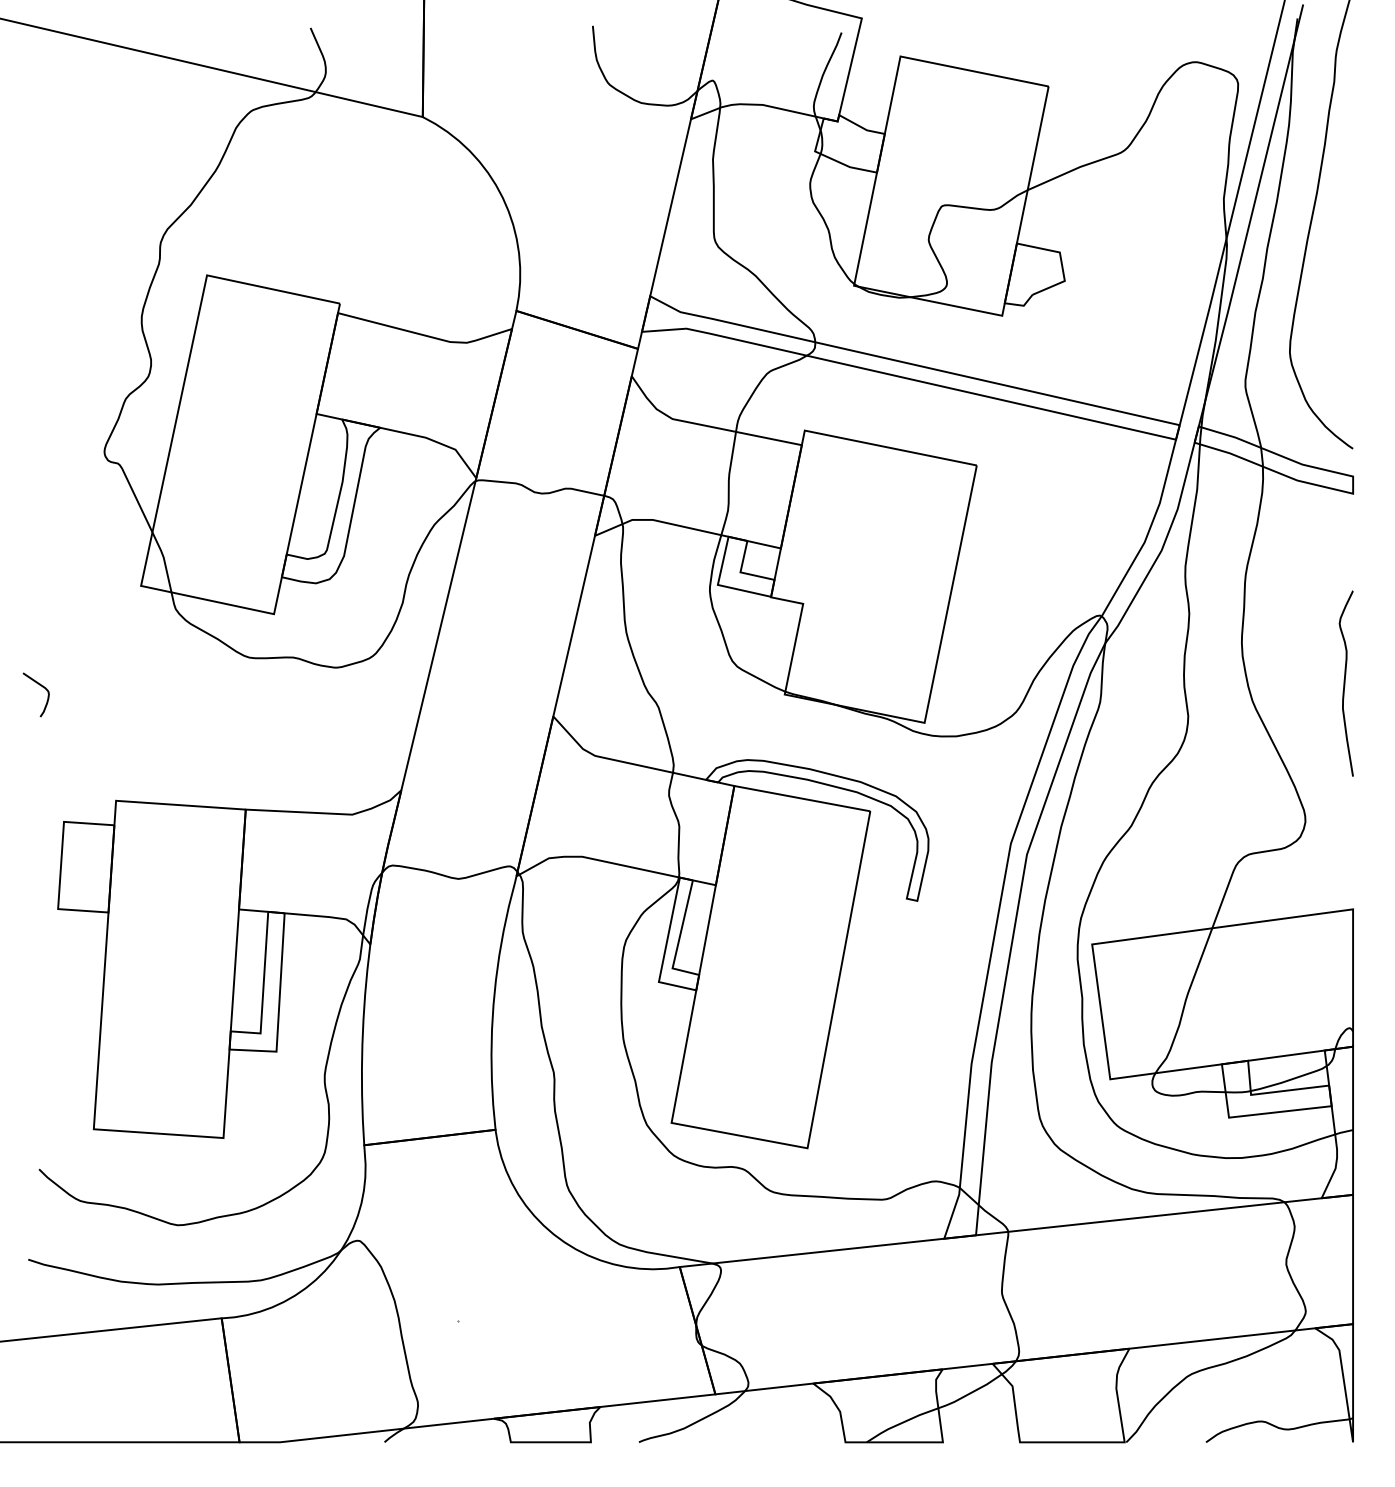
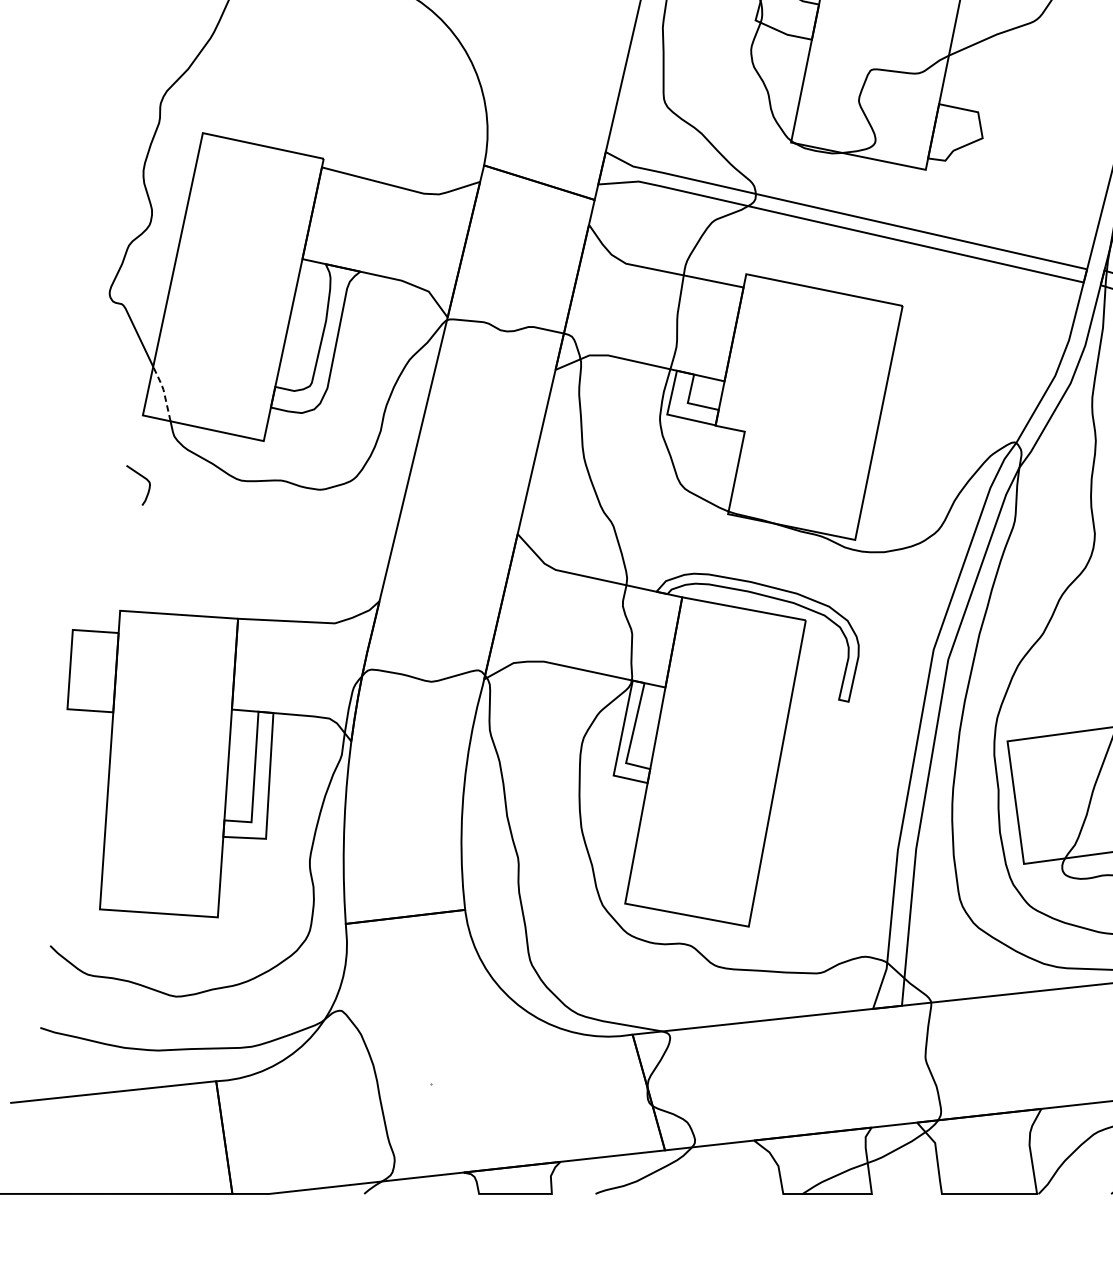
line: (164, 559) -> (164, 391), solid -> dashed
curve: (39, 685) -> (141, 476), moved

